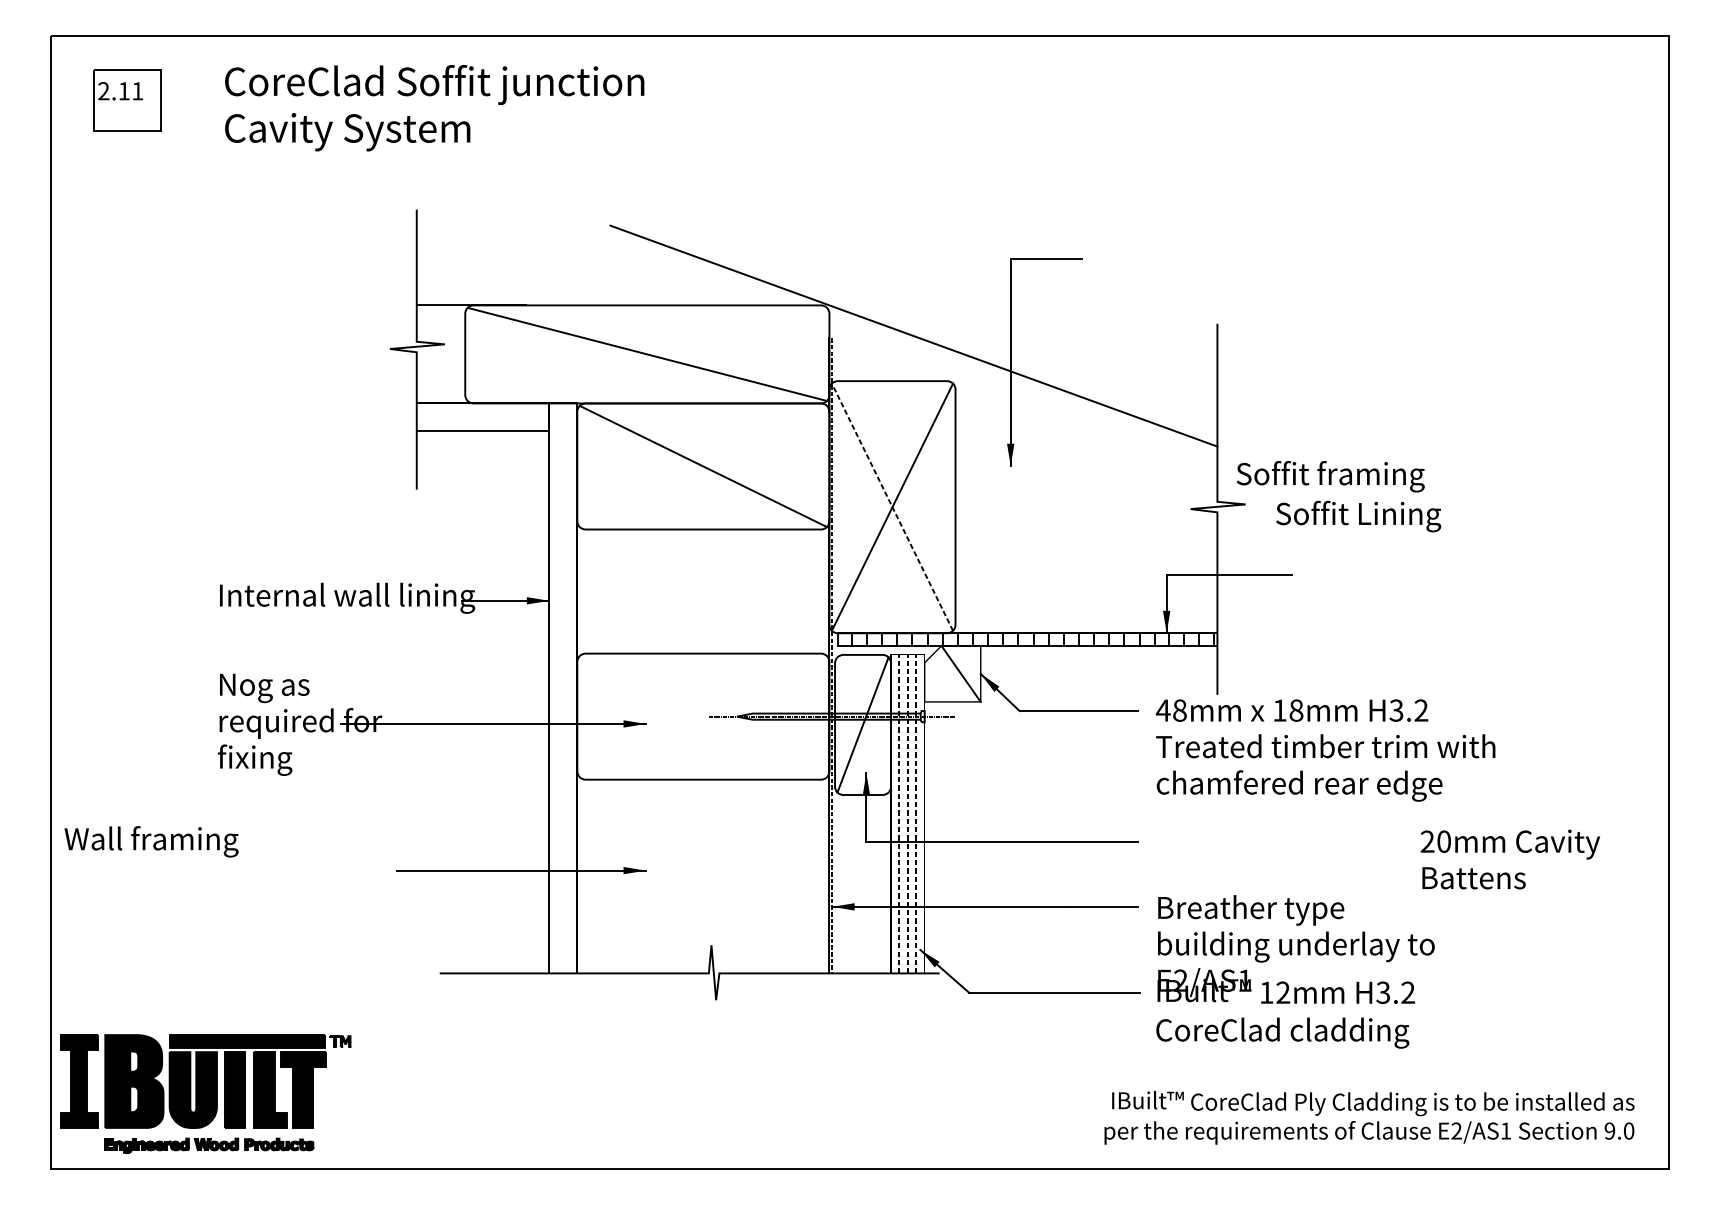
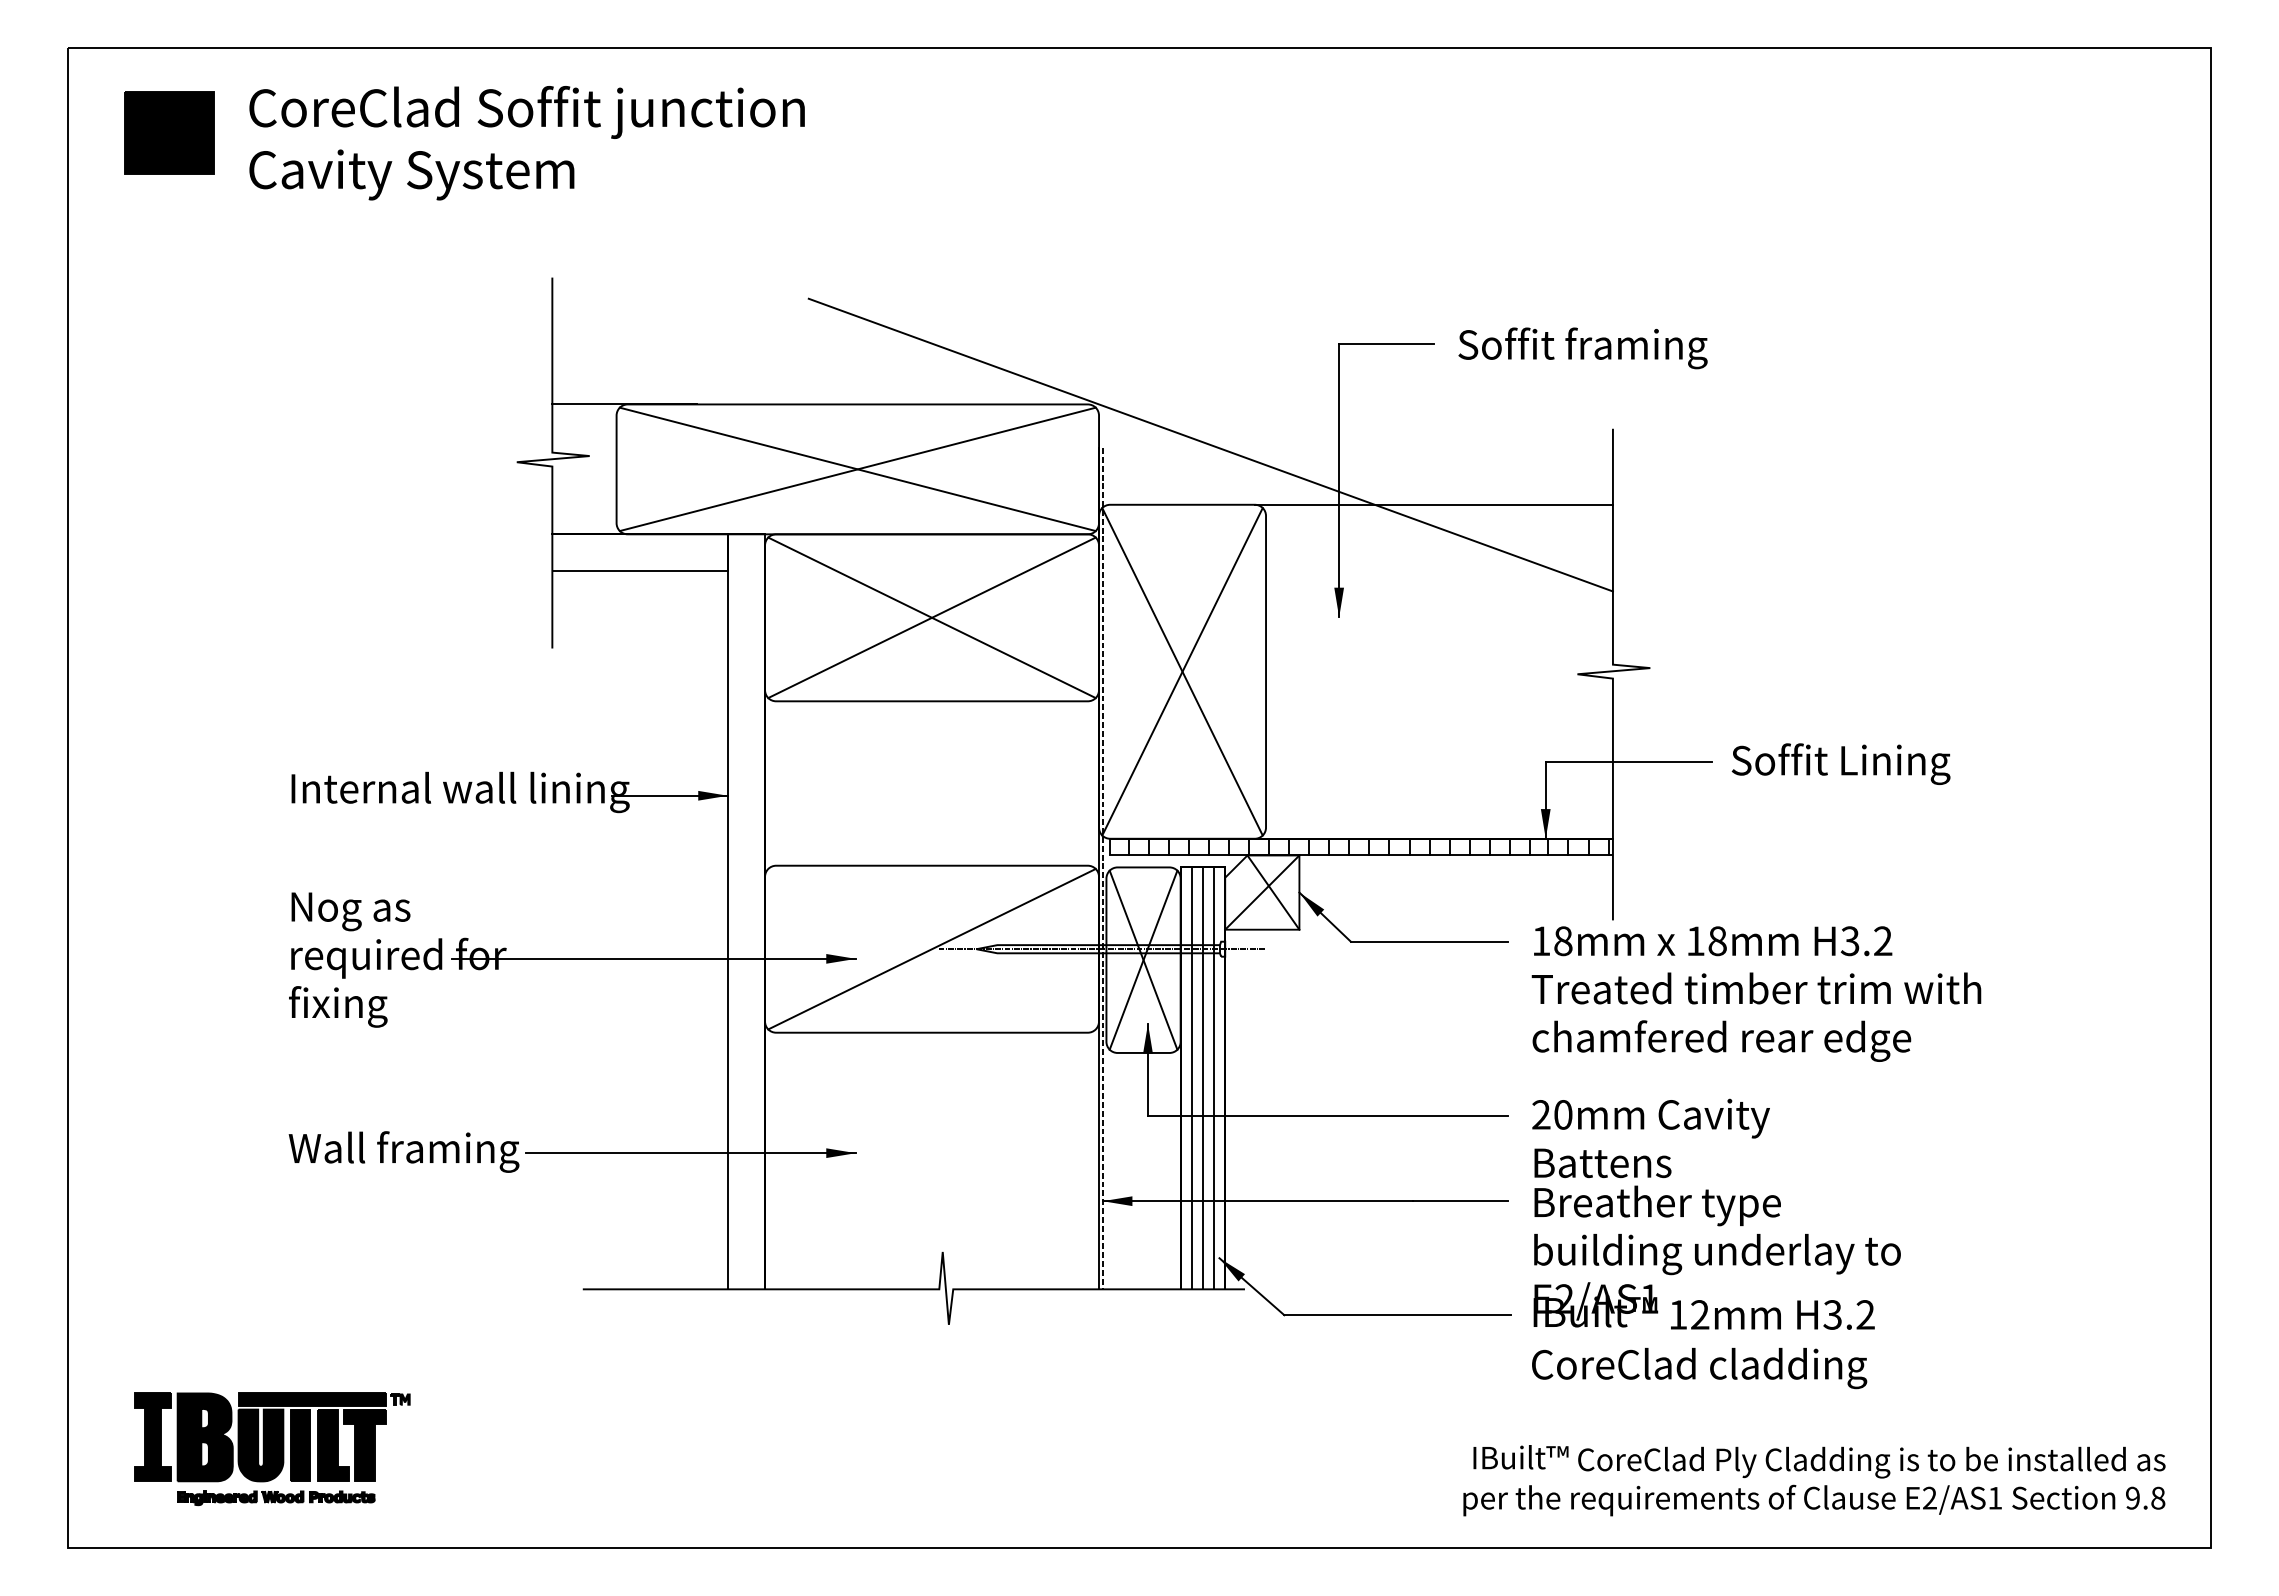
fill: (126, 100) -> (168, 132), added
text: (434, 108) -> (526, 143), moved
line: (647, 354) -> (857, 469), added
line: (1081, 380) -> (1433, 504), added
line: (702, 466) -> (931, 617), added
text: (1330, 476) -> (1582, 348), moved
line: (892, 507) -> (1182, 671), dashed -> solid
text: (1358, 516) -> (1840, 763), moved
line: (952, 673) -> (1262, 892), added
text: (1163, 710) -> (1541, 940), 48mm -> 18mm
line: (702, 716) -> (931, 948), added
line: (863, 724) -> (1143, 959), added
line: (899, 813) -> (1191, 1077), dashed -> solid
line: (907, 813) -> (1202, 1077), dashed -> solid
line: (916, 813) -> (1214, 1077), dashed -> solid
text: (151, 841) -> (403, 1151), moved
text: (1509, 859) -> (1650, 1138), moved
part: (205, 1094) -> (272, 1449), size x0.71
text: (1629, 1131) -> (2158, 1498), 9.0 -> 9.8

